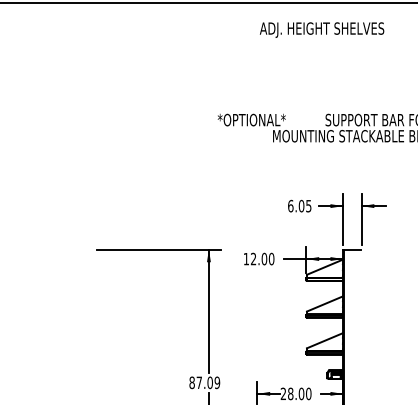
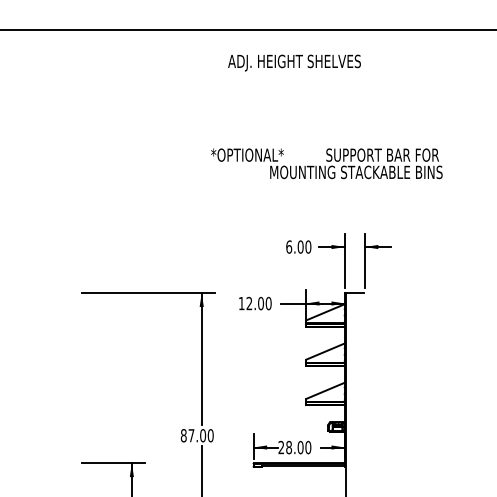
text: (322, 29) -> (294, 62), moved
text: (308, 205) -> (308, 246), 6.05 -> 6.00
text: (217, 382) -> (210, 435), 87.09 -> 87.00

